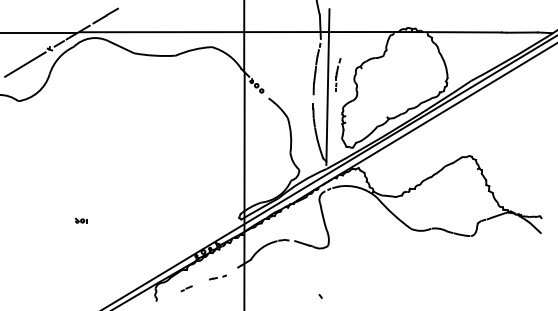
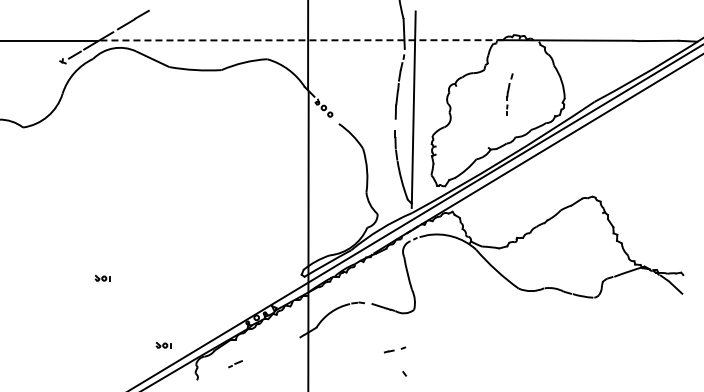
line: (239, 32) -> (302, 40), solid -> dashed
line: (24, 63) -> (31, 80), removed
part: (338, 75) -> (509, 94), moved
part: (129, 273) -> (163, 344), added
part: (218, 277) -> (395, 349), moved

